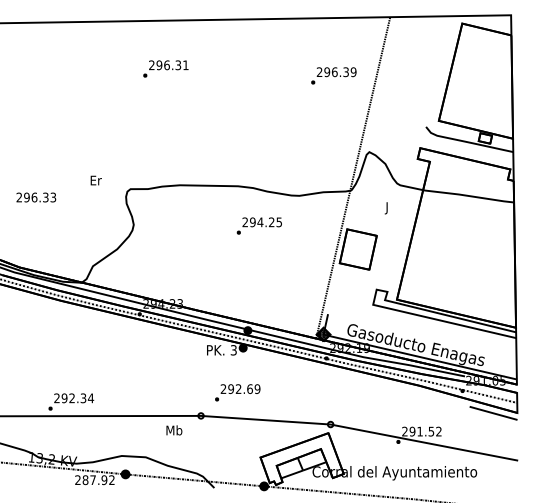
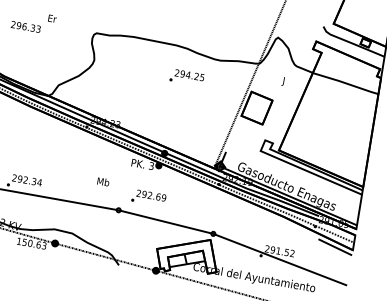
text: (95, 180) -> (52, 18), moved
text: (174, 430) -> (103, 182), moved
text: (94, 480) -> (31, 243), 287.92 -> 150.63

